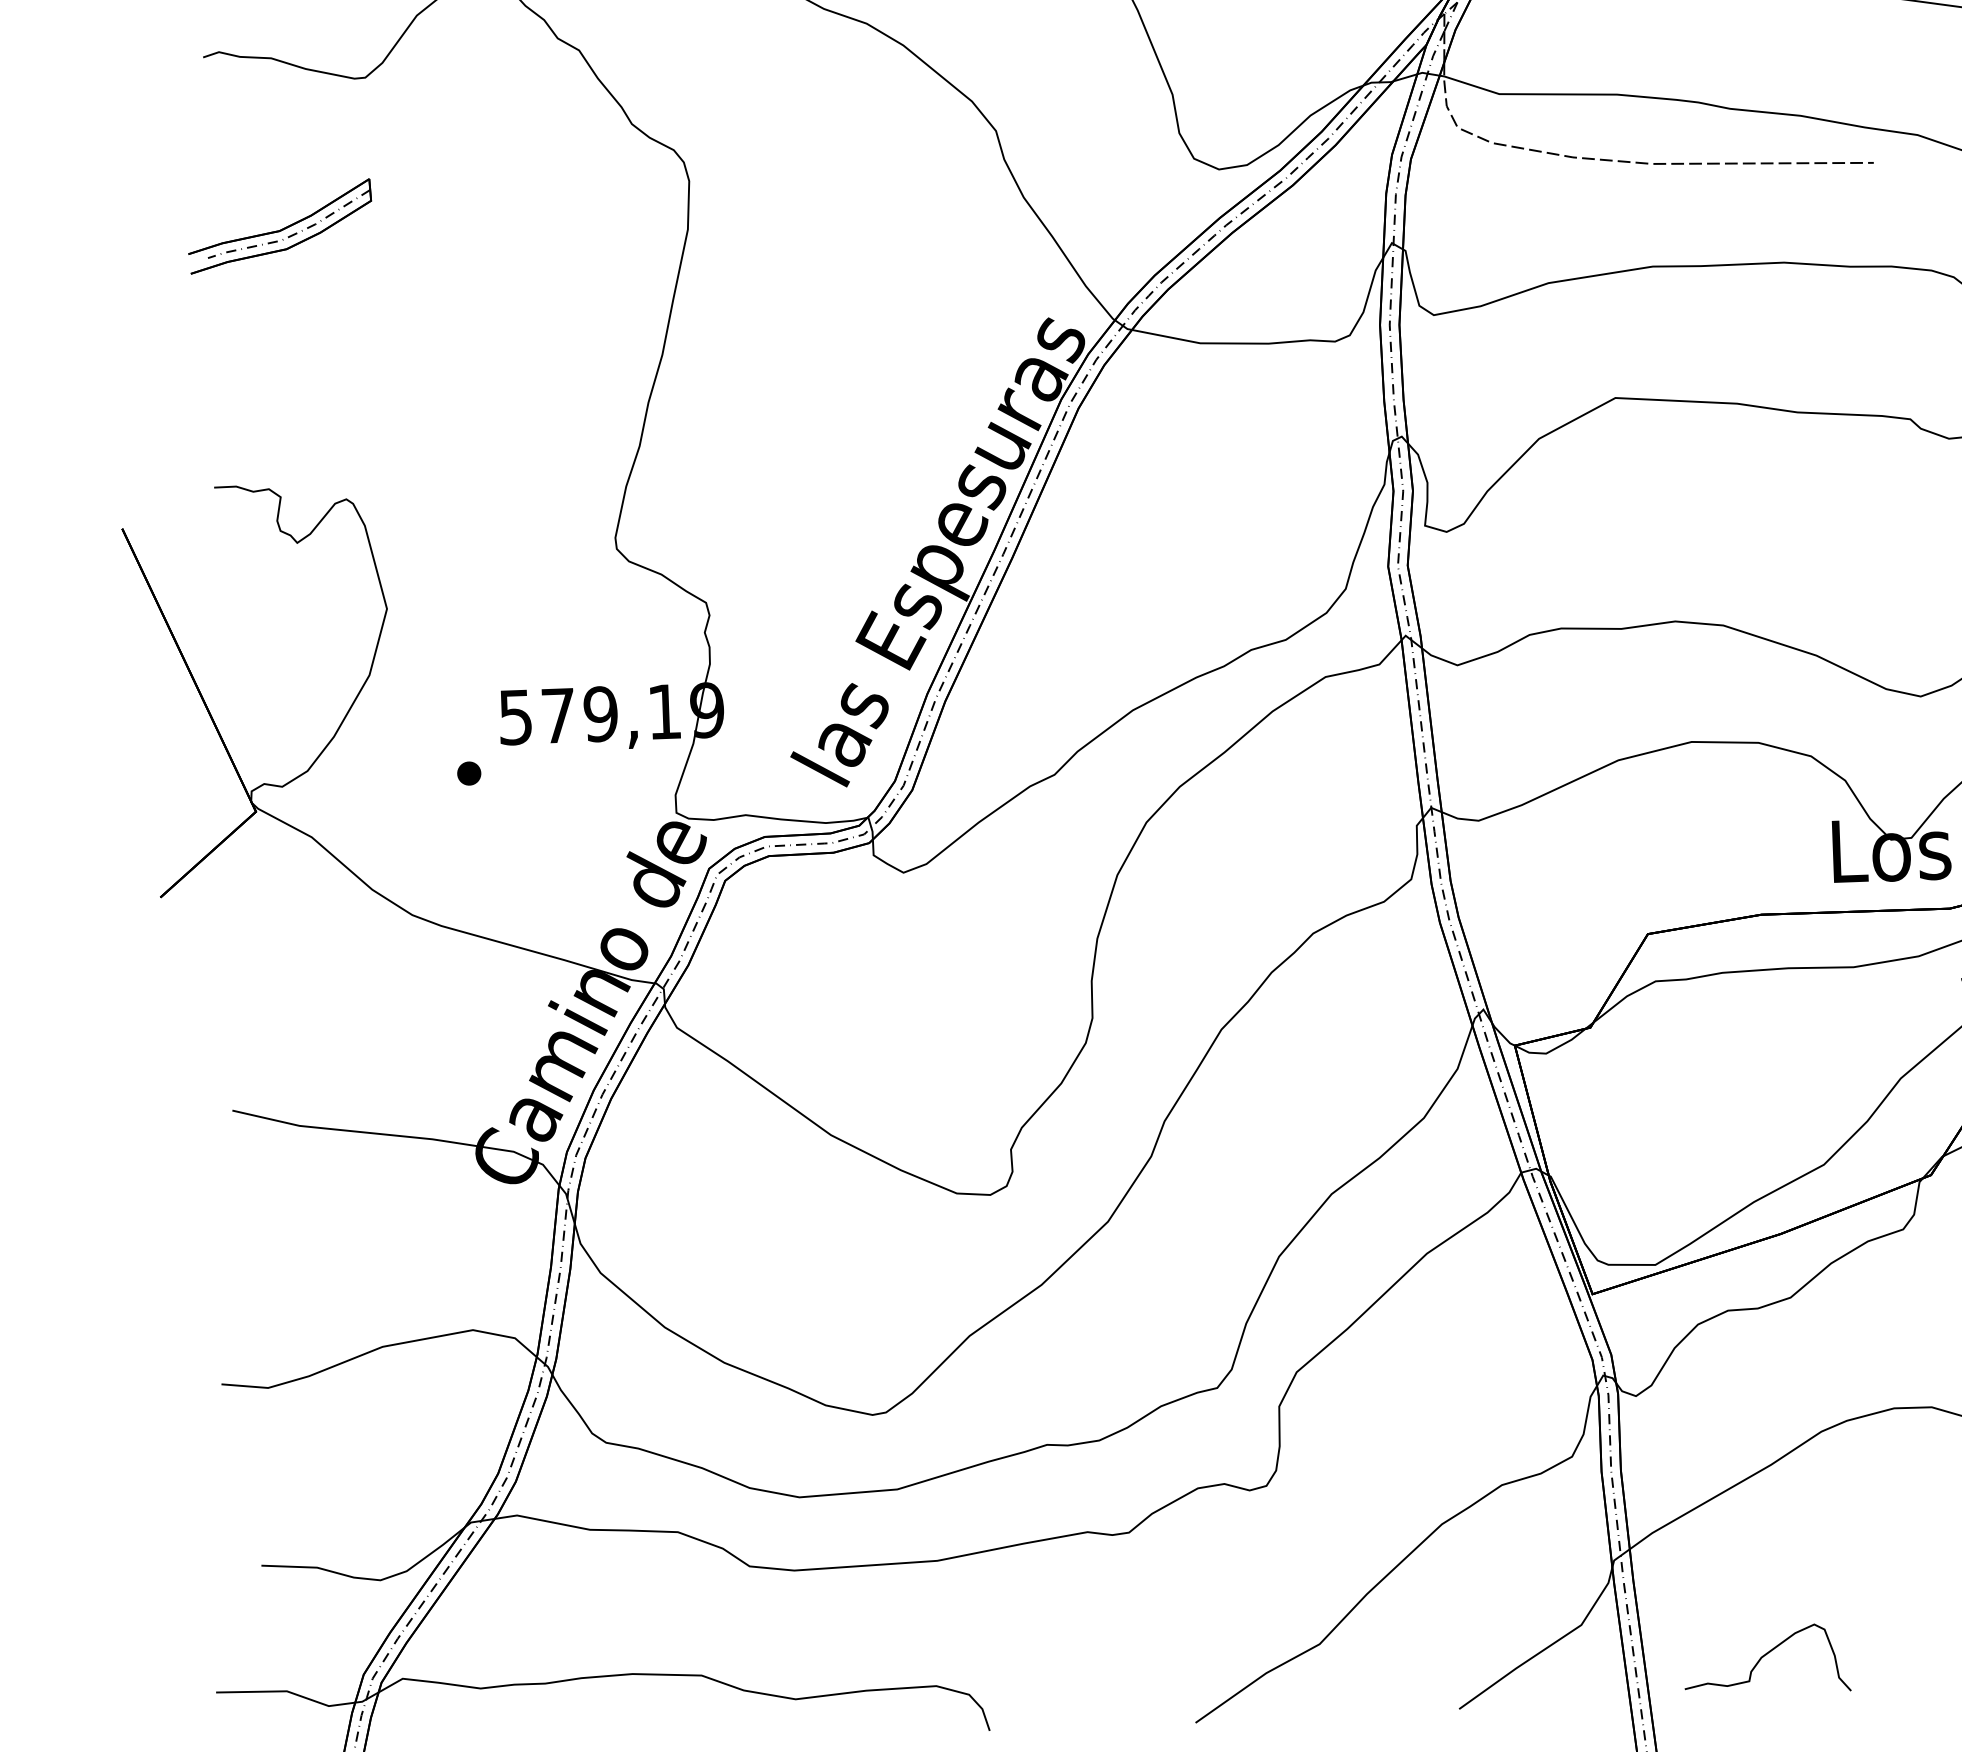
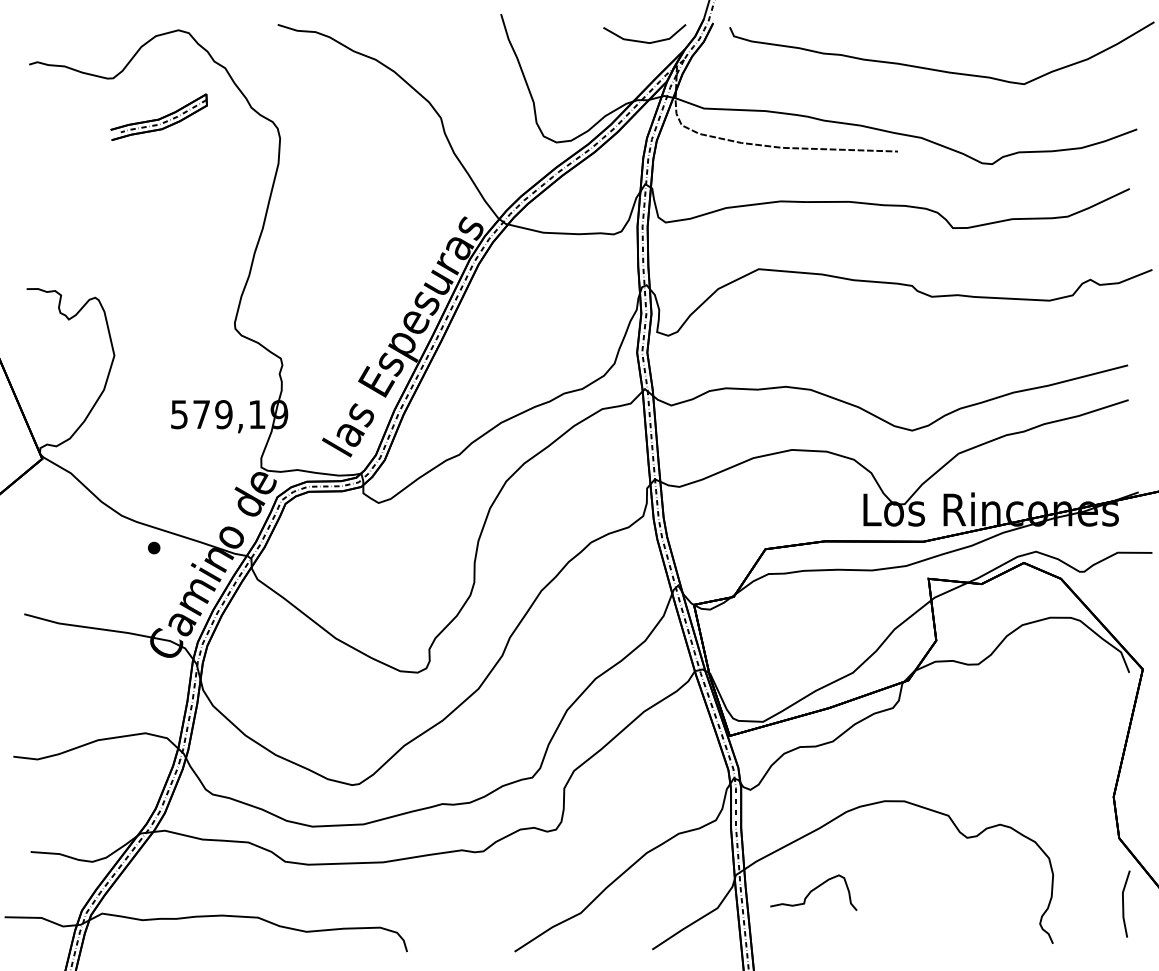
part: (279, 225) -> (158, 116), moved
part: (469, 772) -> (154, 547), moved
curve: (1764, 1657) -> (812, 891), moved

